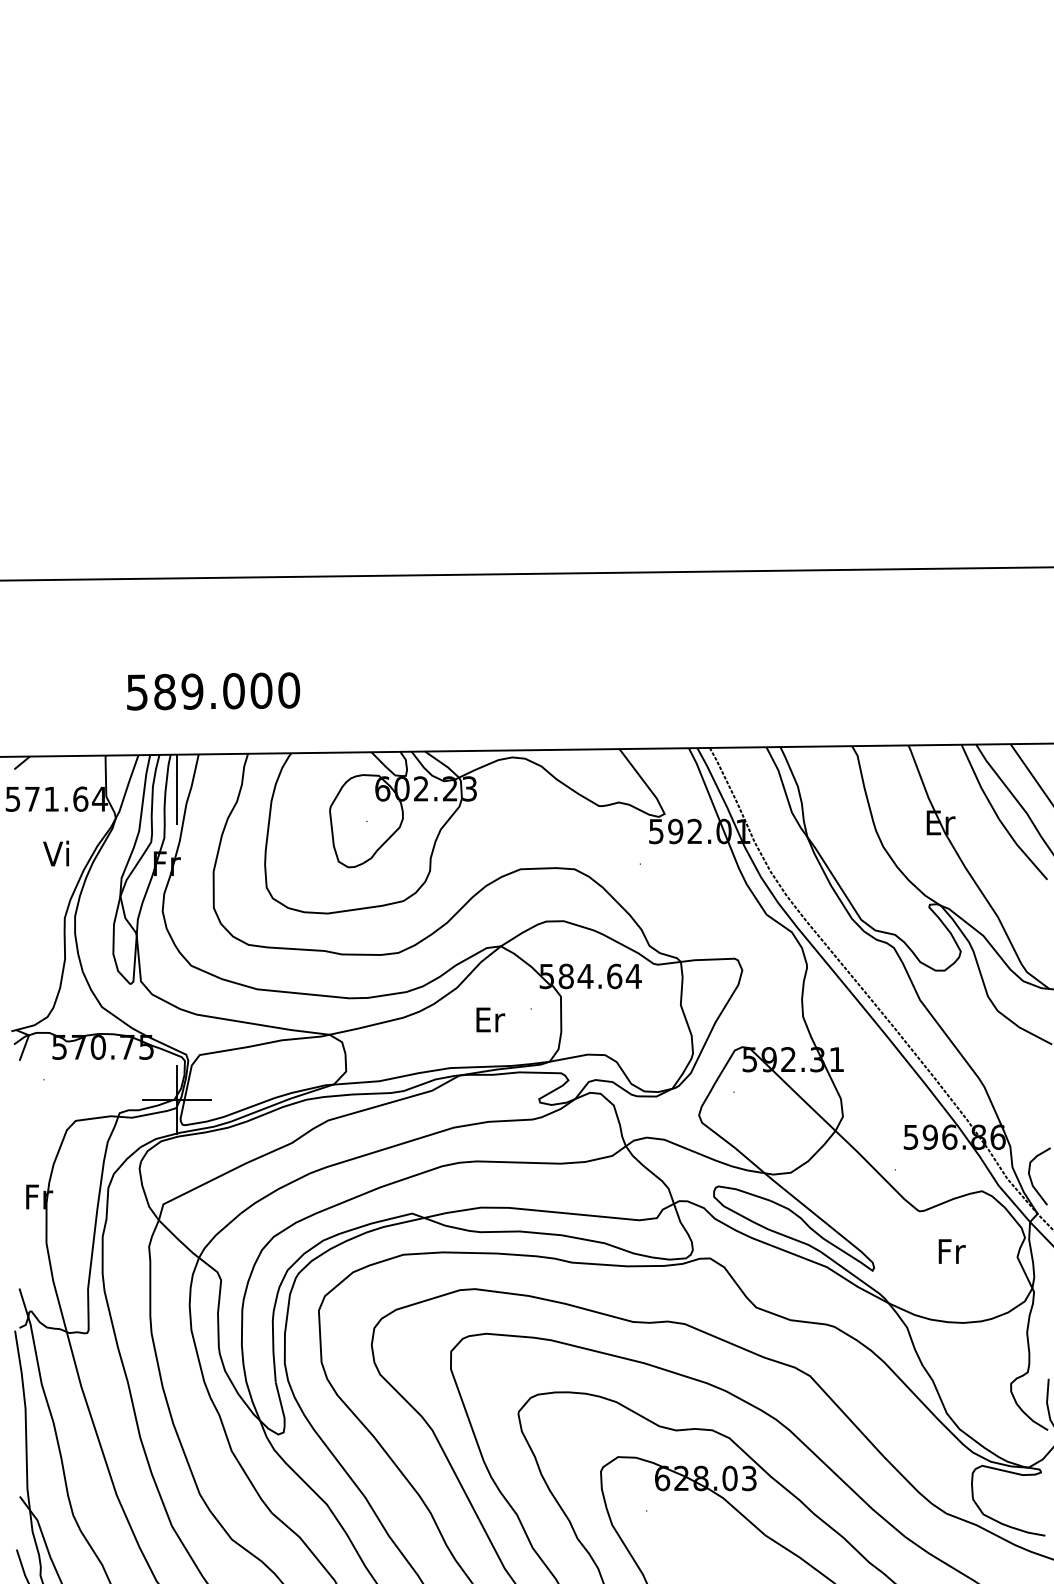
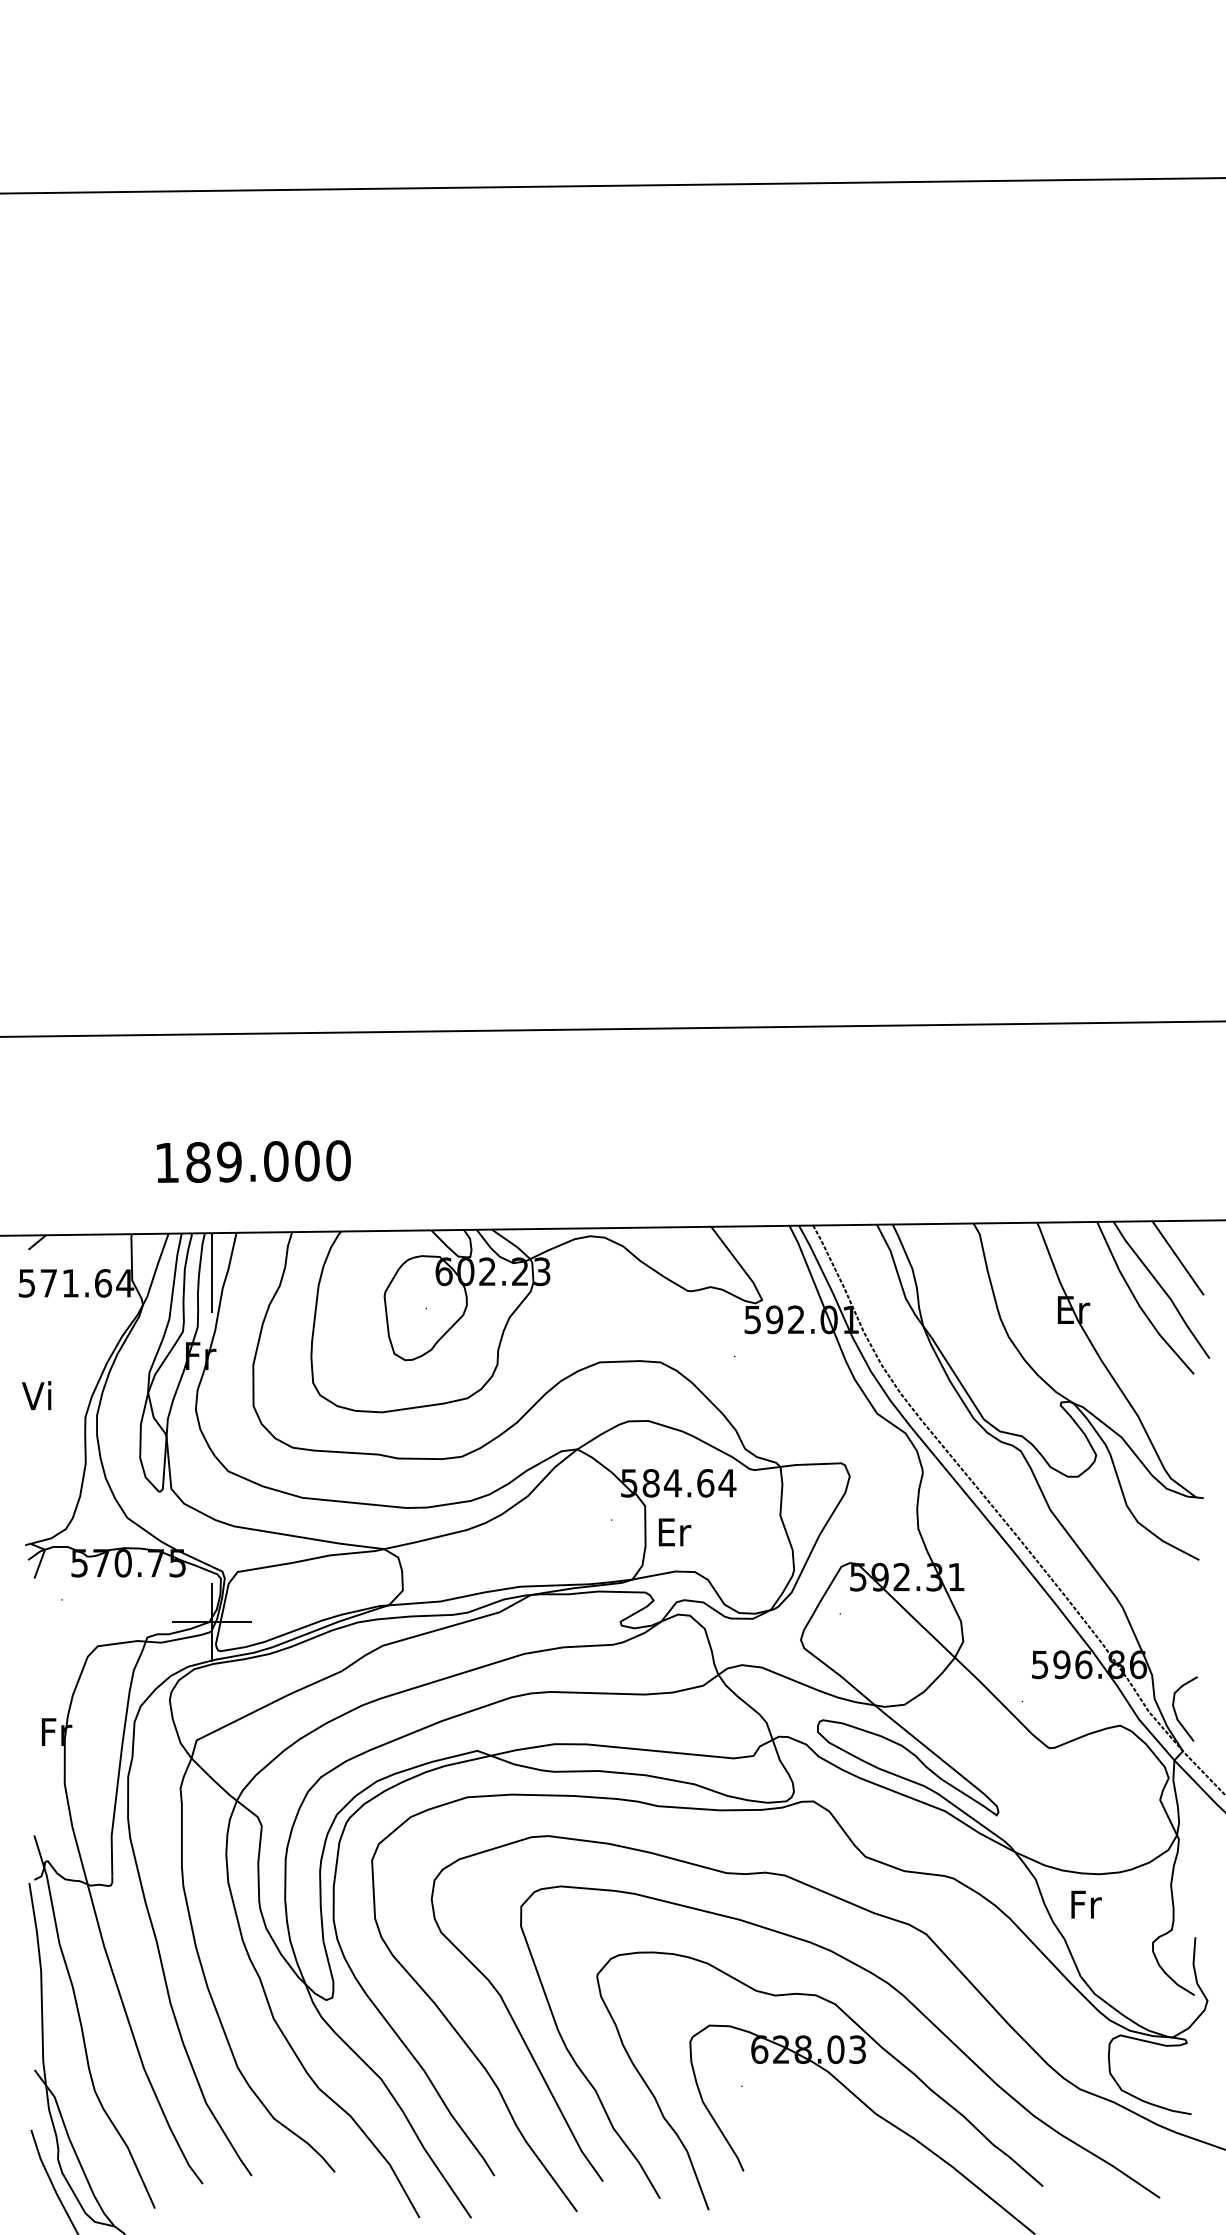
text: (136, 692) -> (166, 1163), 589.000 -> 189.000
text: (56, 853) -> (36, 1395), moved
text: (491, 1020) -> (675, 1532), moved
text: (952, 1251) -> (1086, 1904), moved

